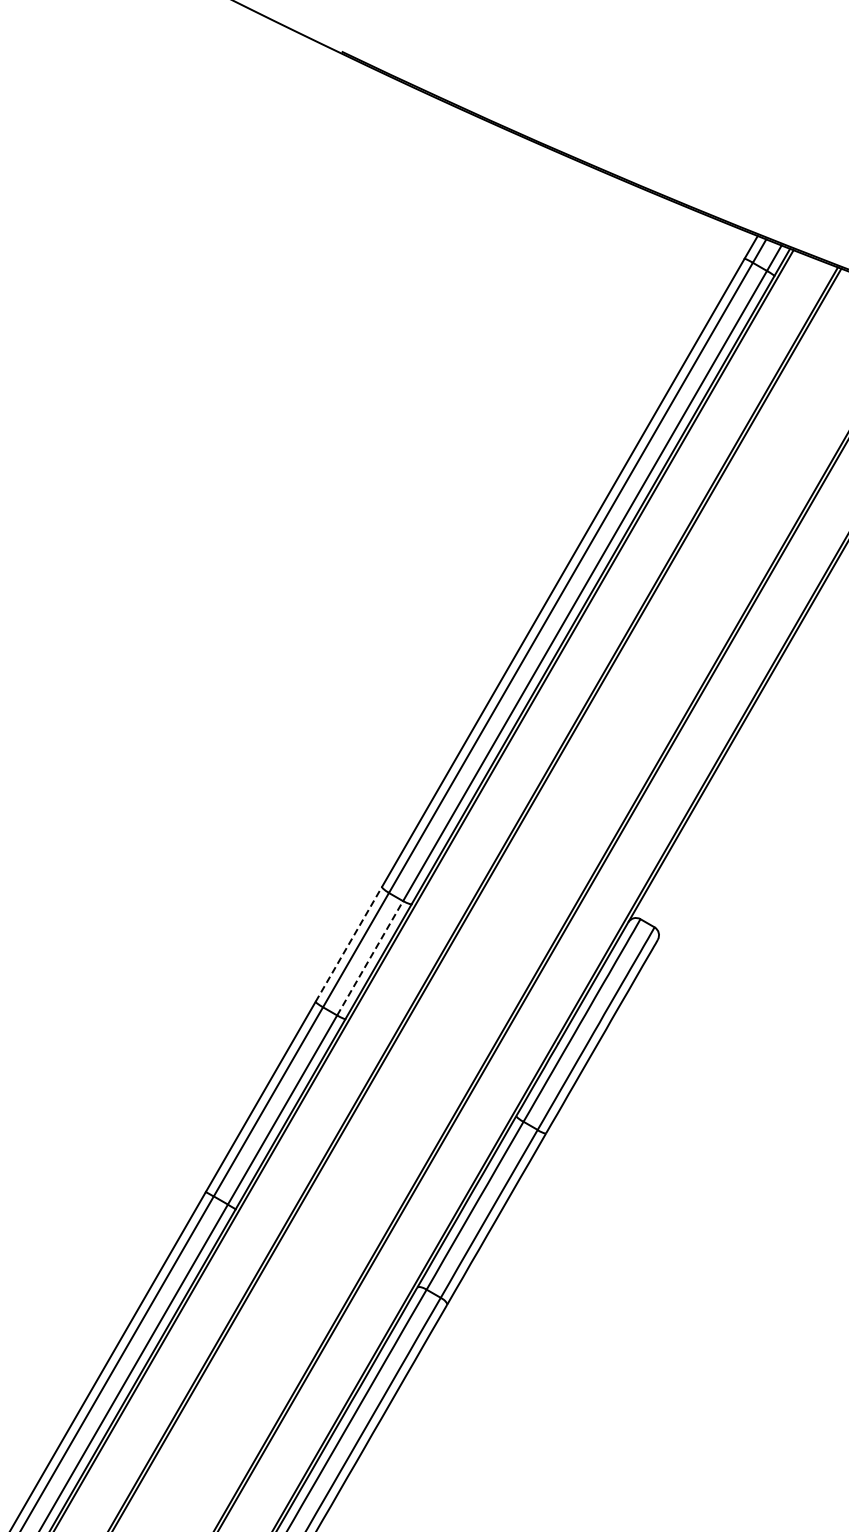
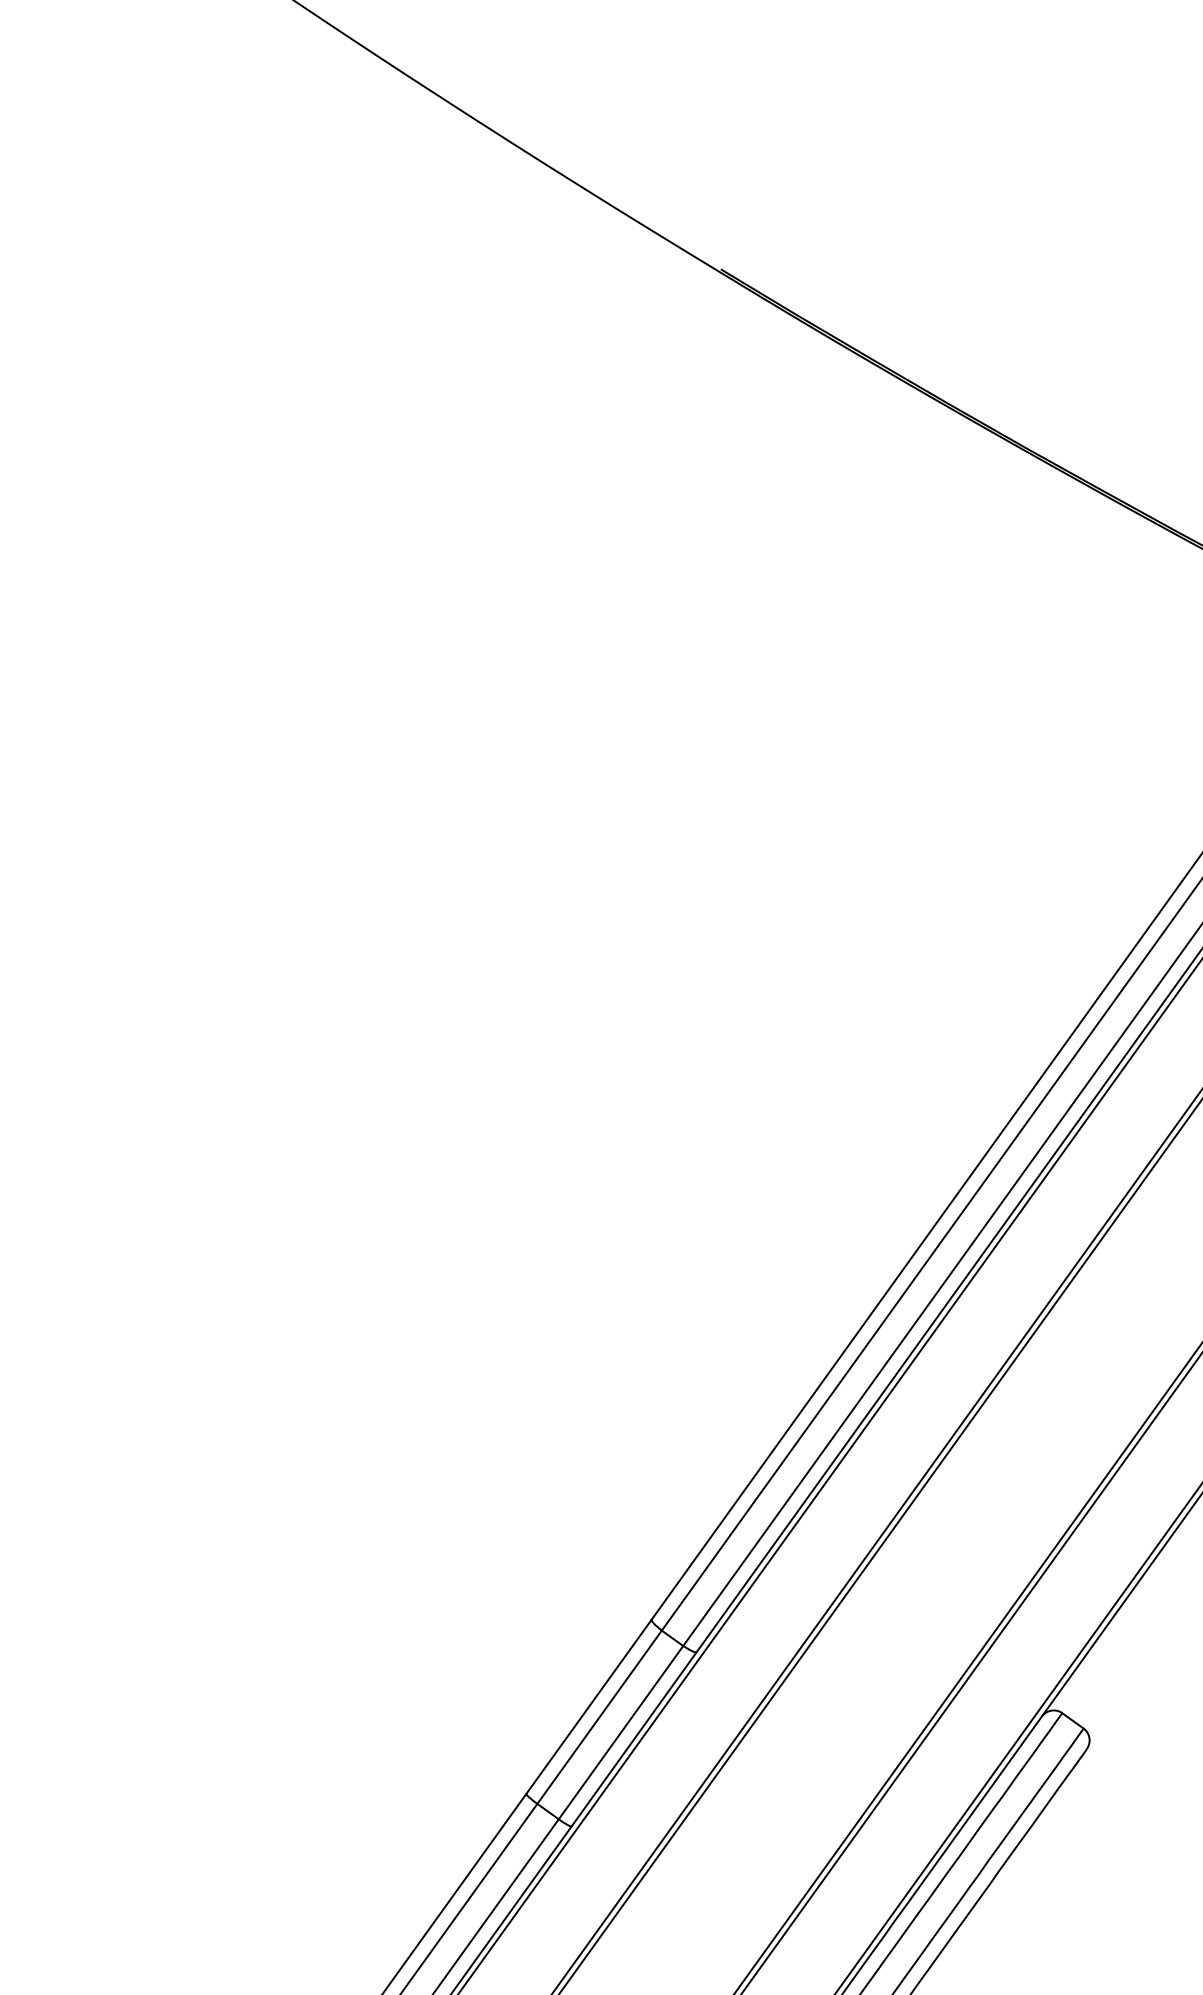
line: (349, 943) -> (590, 1705), dashed -> solid
line: (370, 958) -> (621, 1733), dashed -> solid

